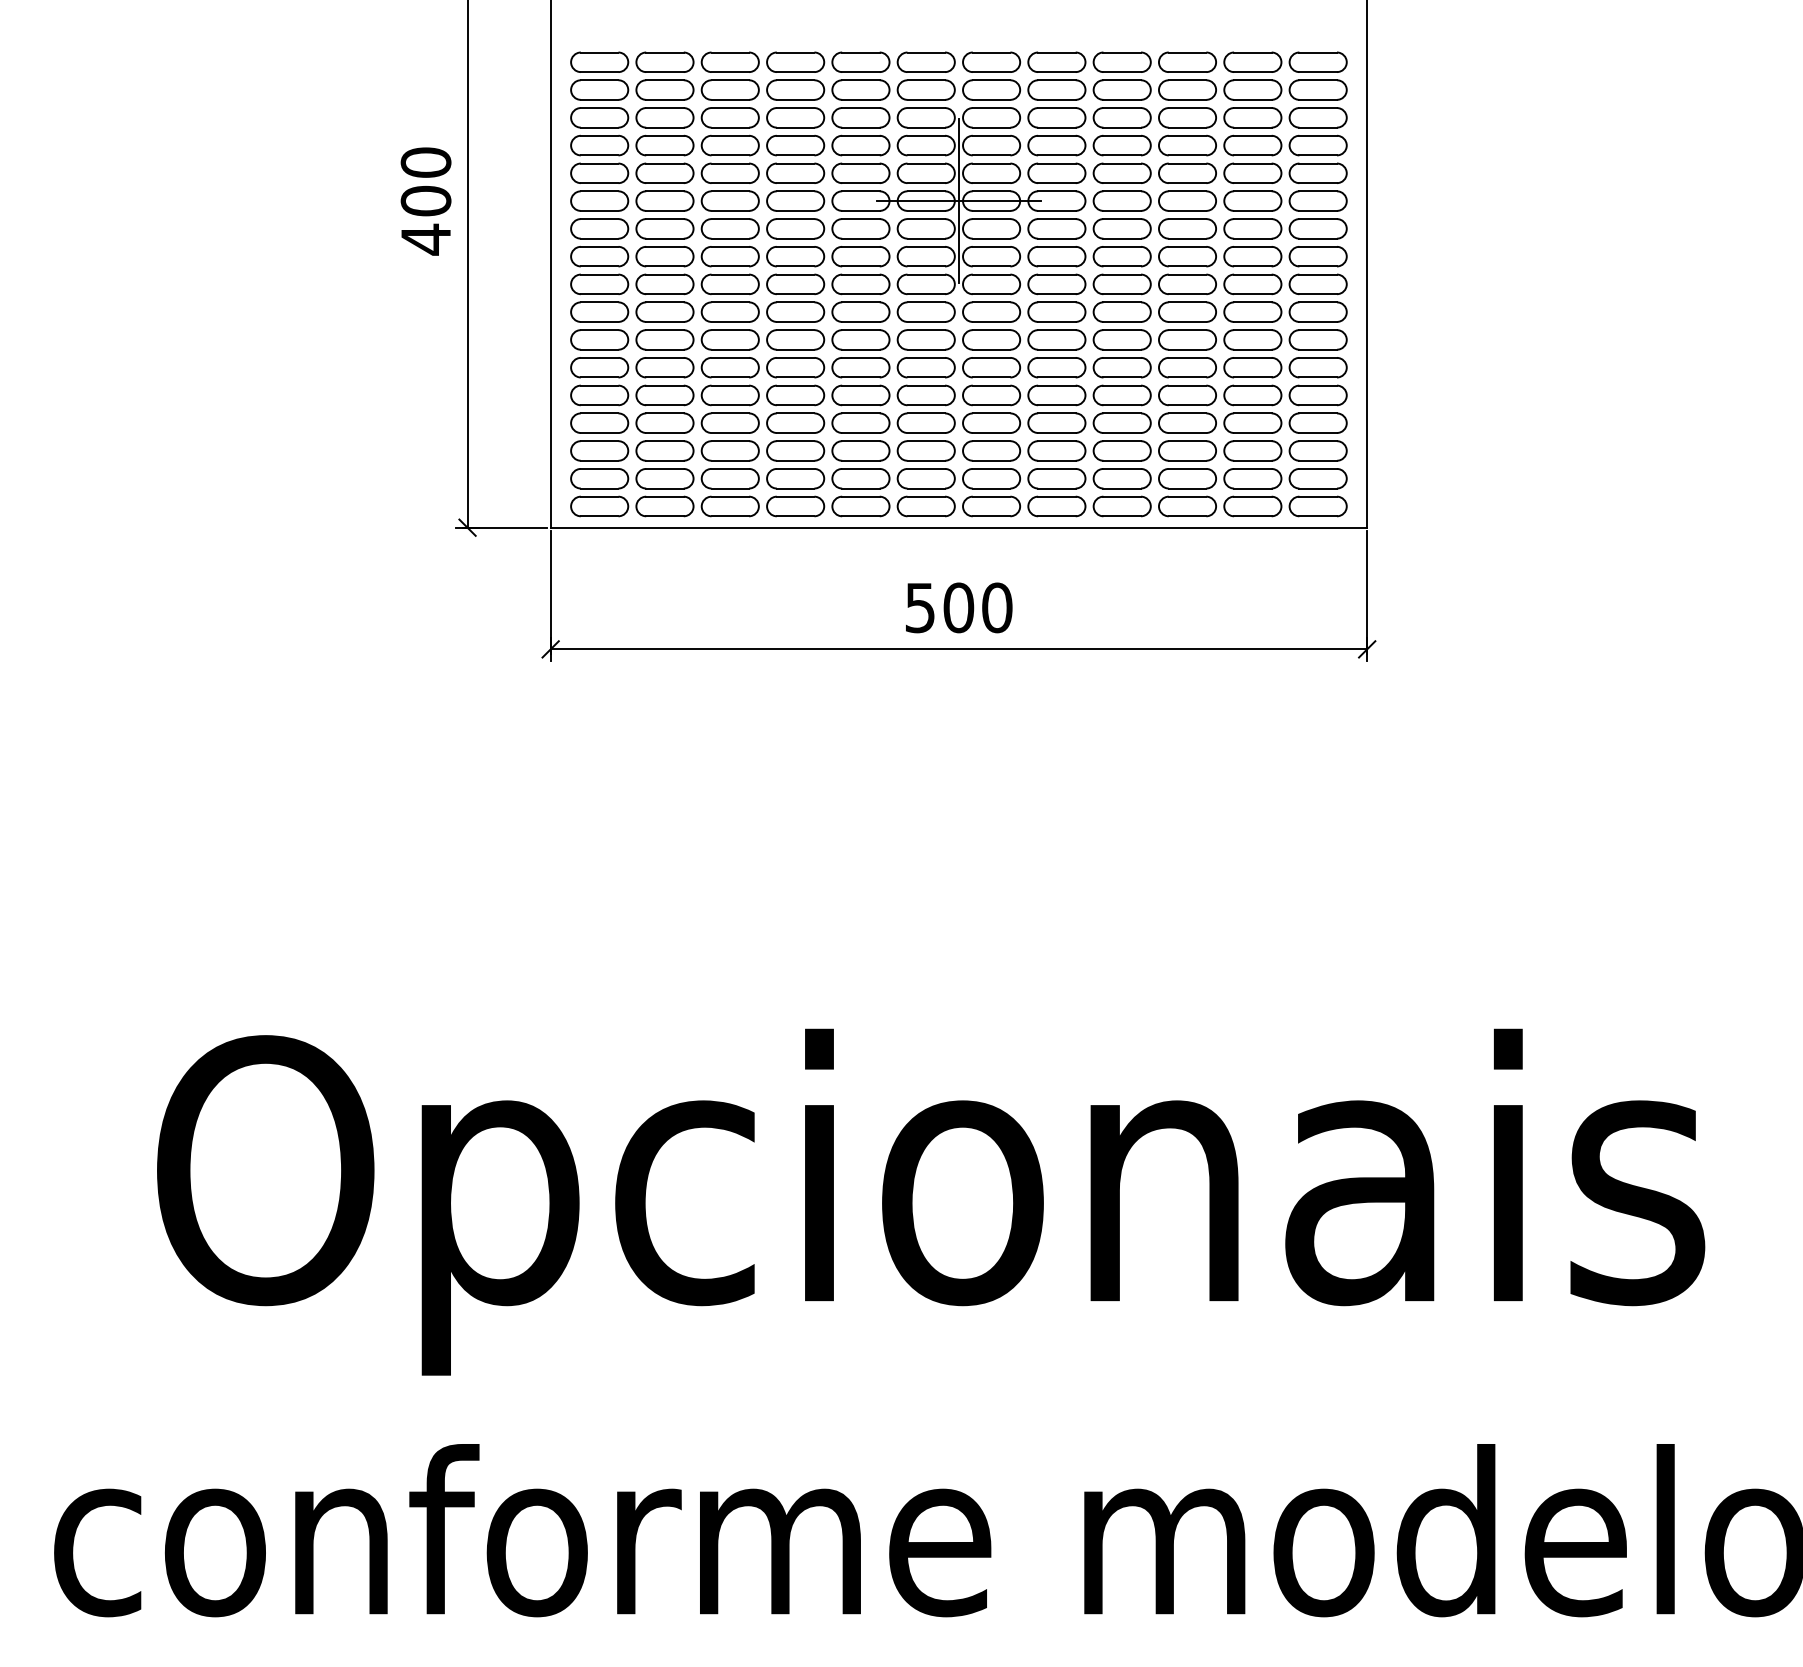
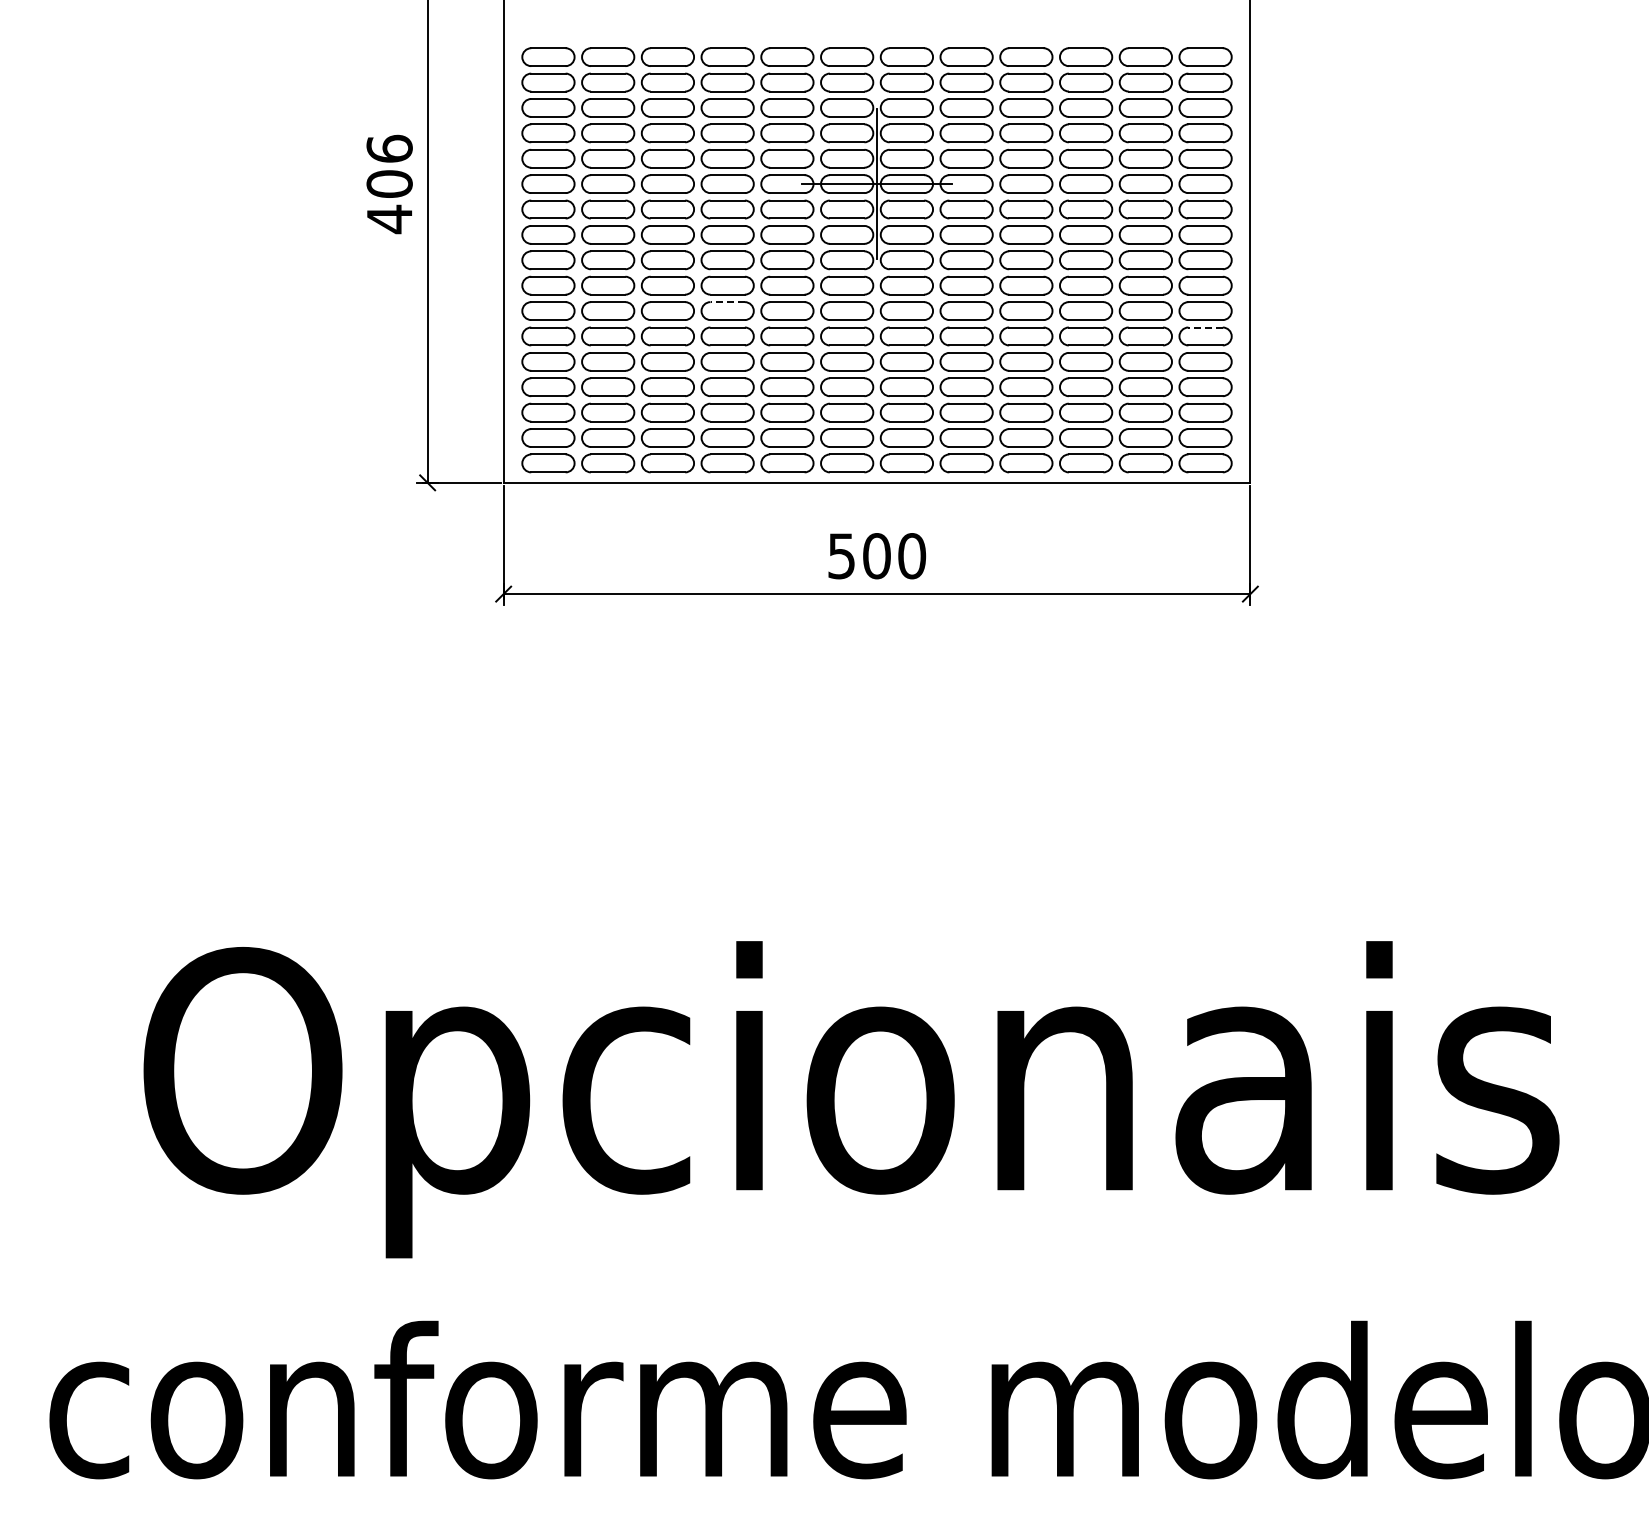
text: (425, 162) -> (389, 148), 400 -> 406
line: (795, 330) -> (727, 302), solid -> dashed
line: (1318, 357) -> (1205, 327), solid -> dashed

